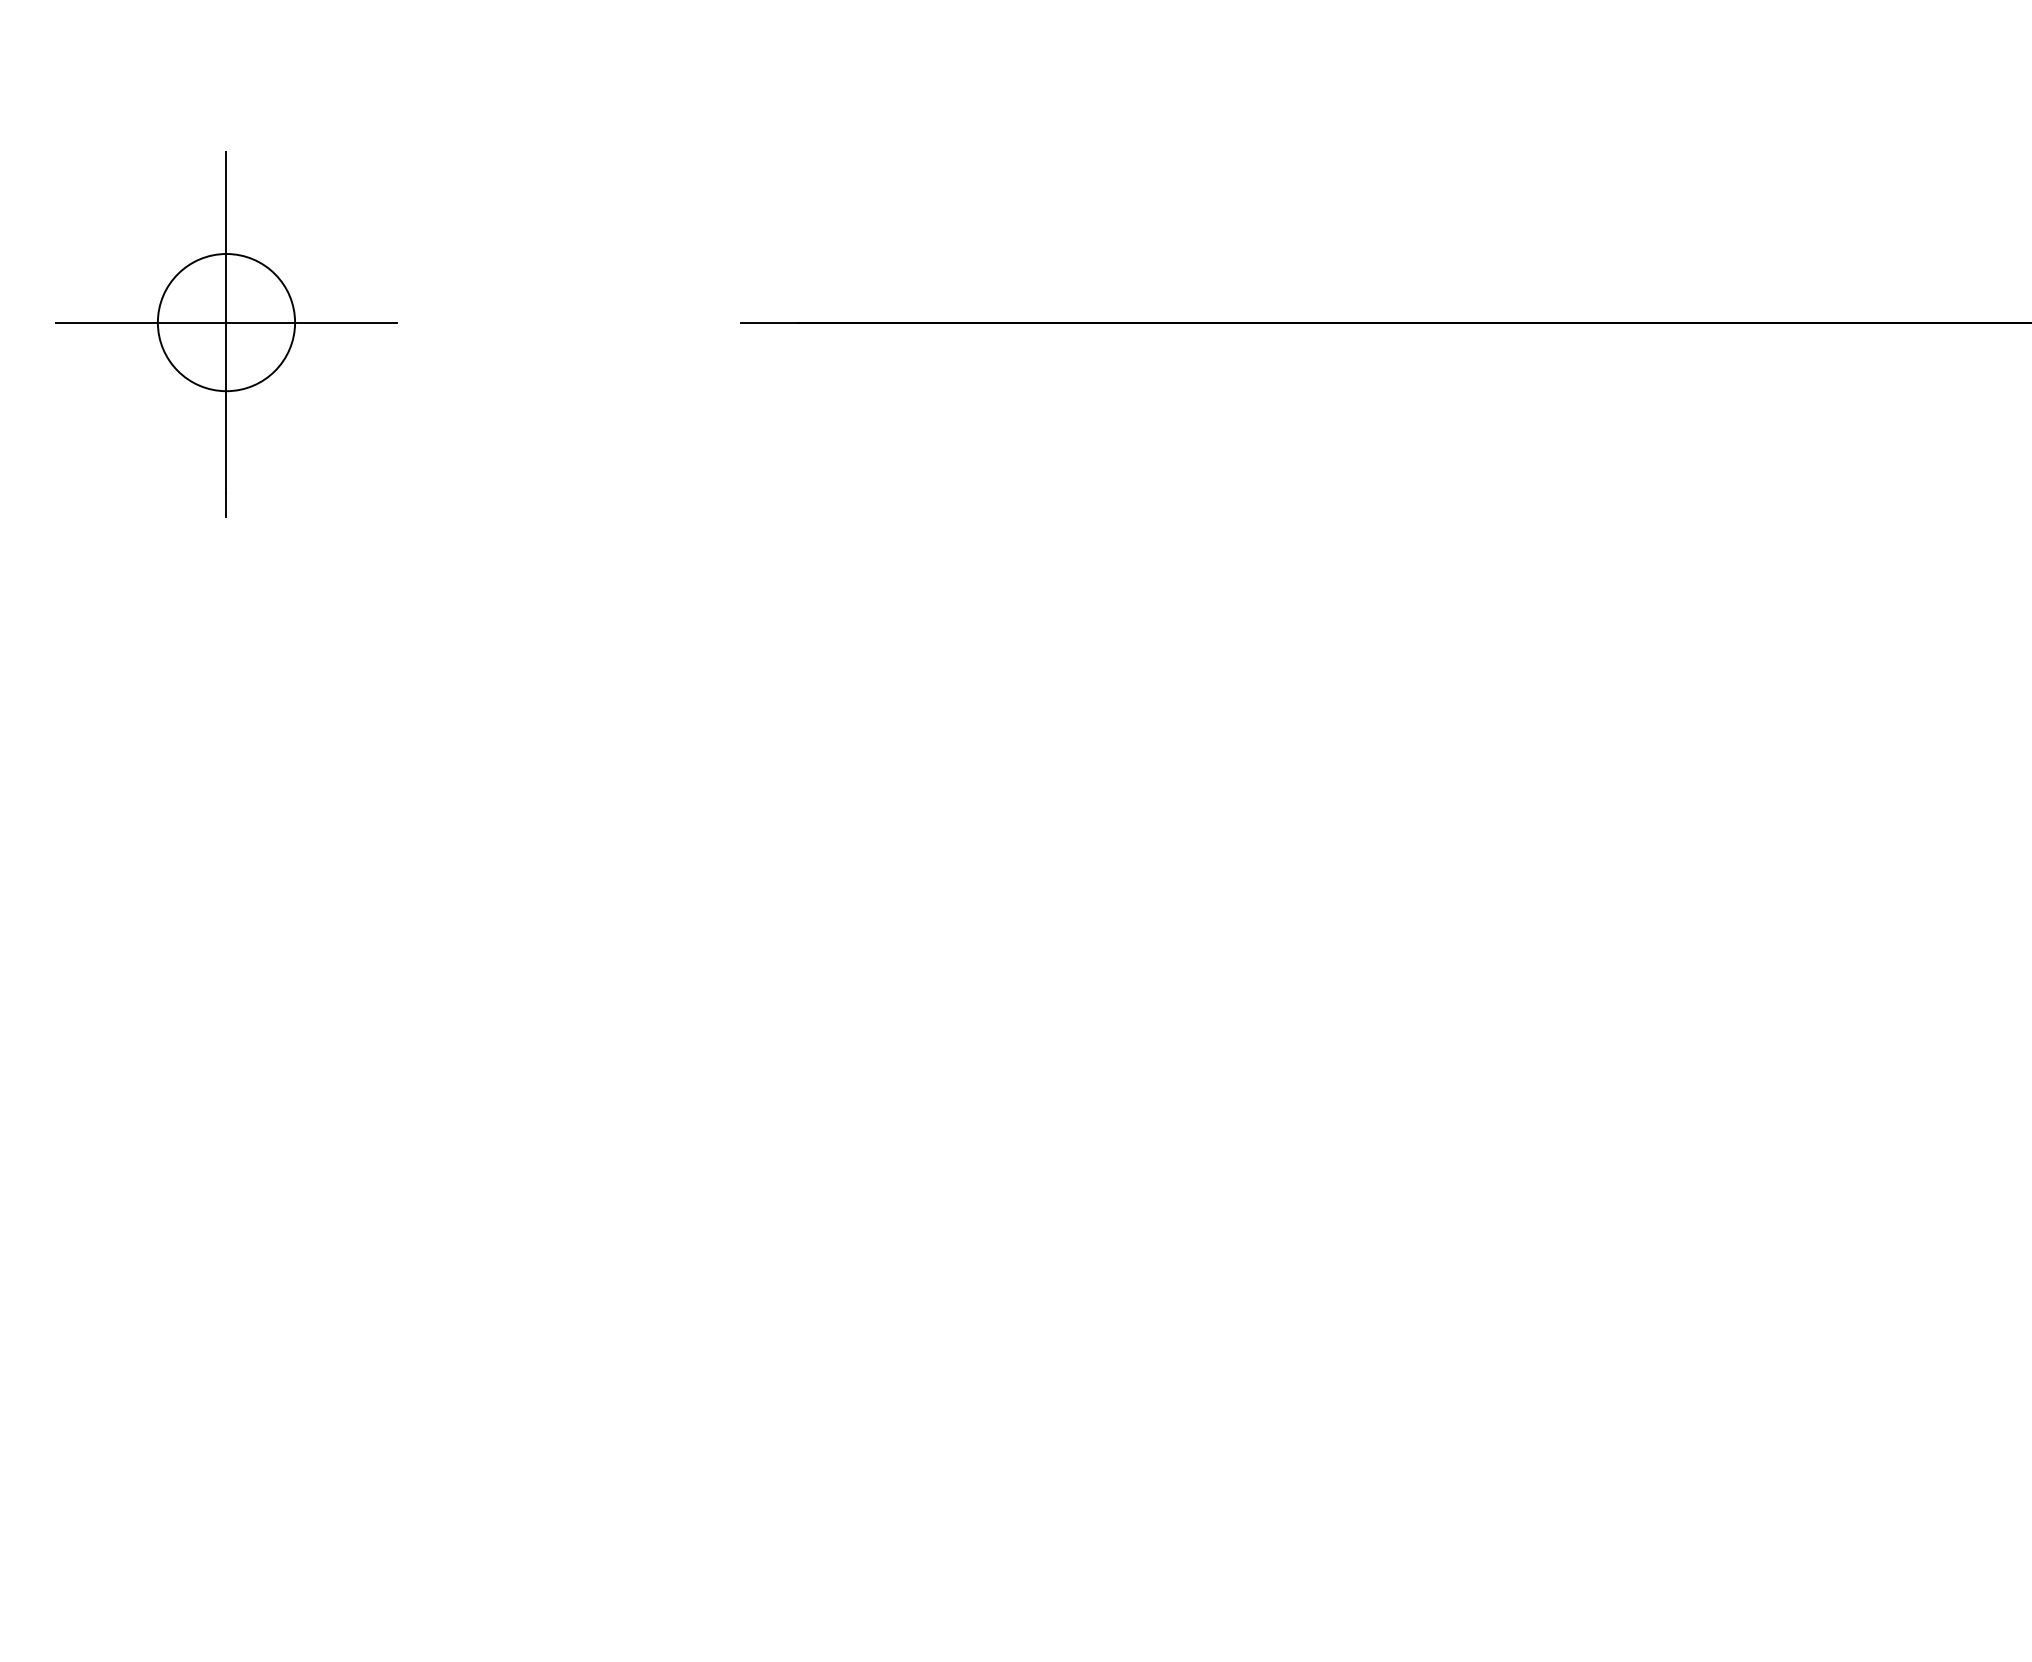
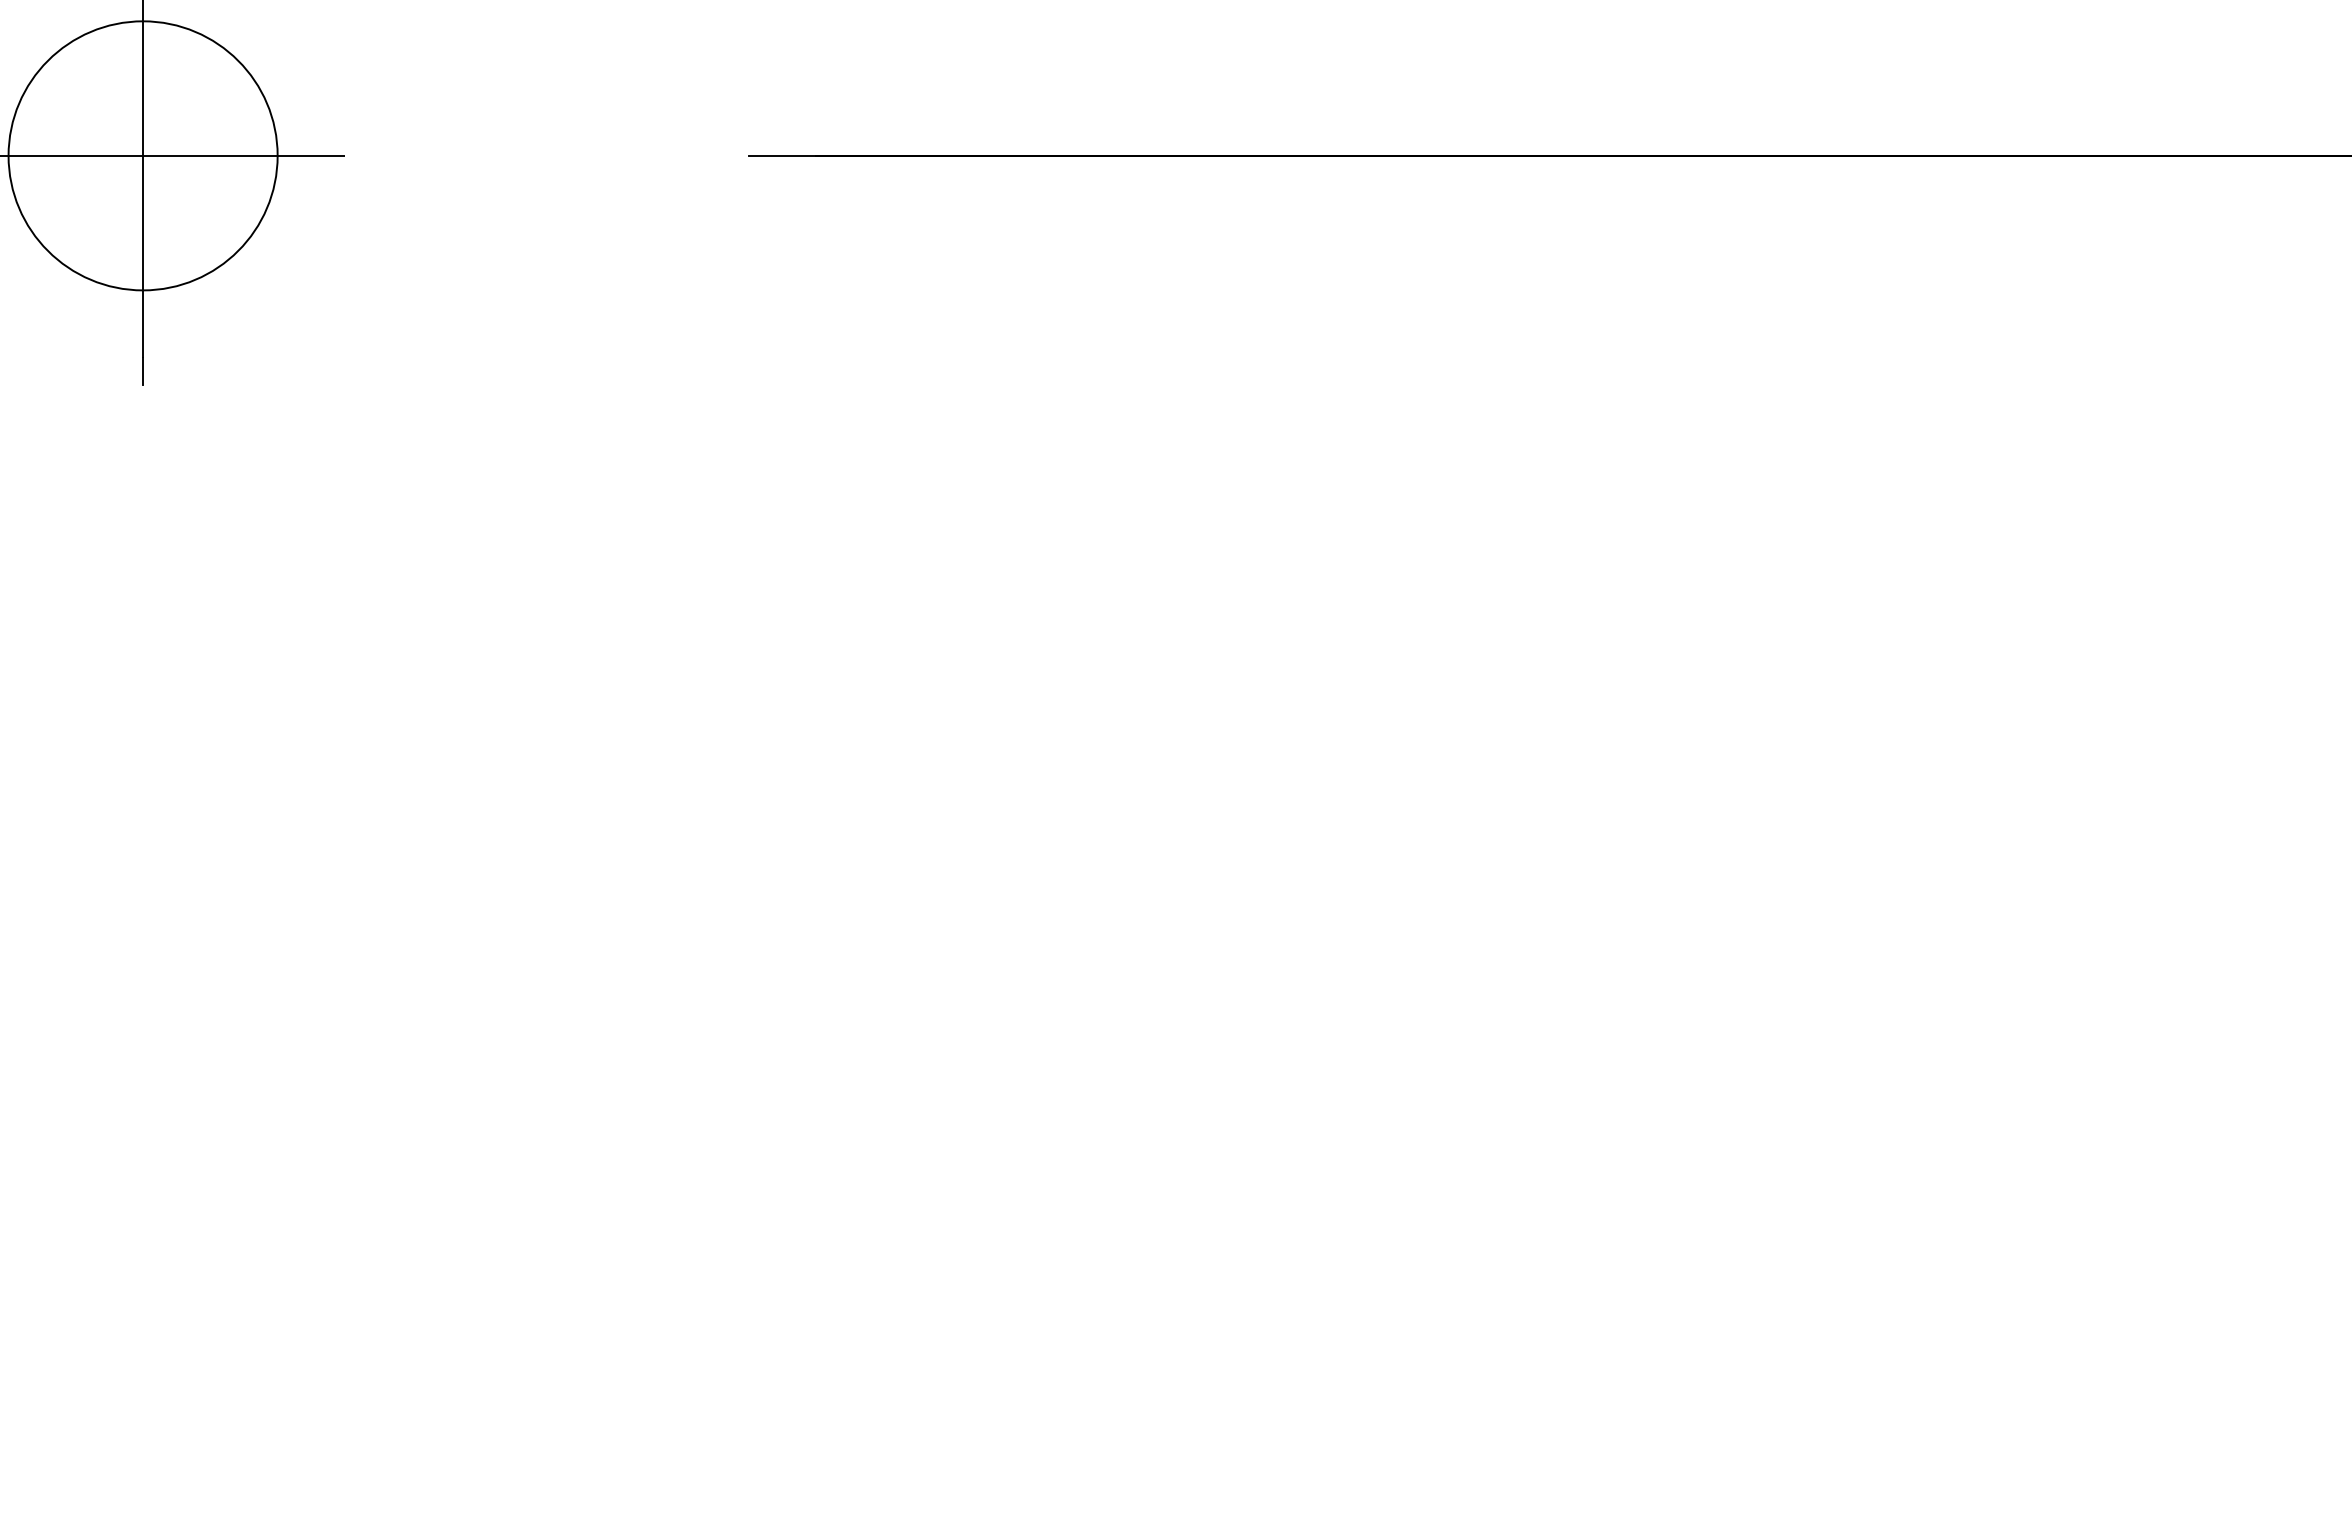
circle: (226, 322) -> (143, 155), size x1.67

